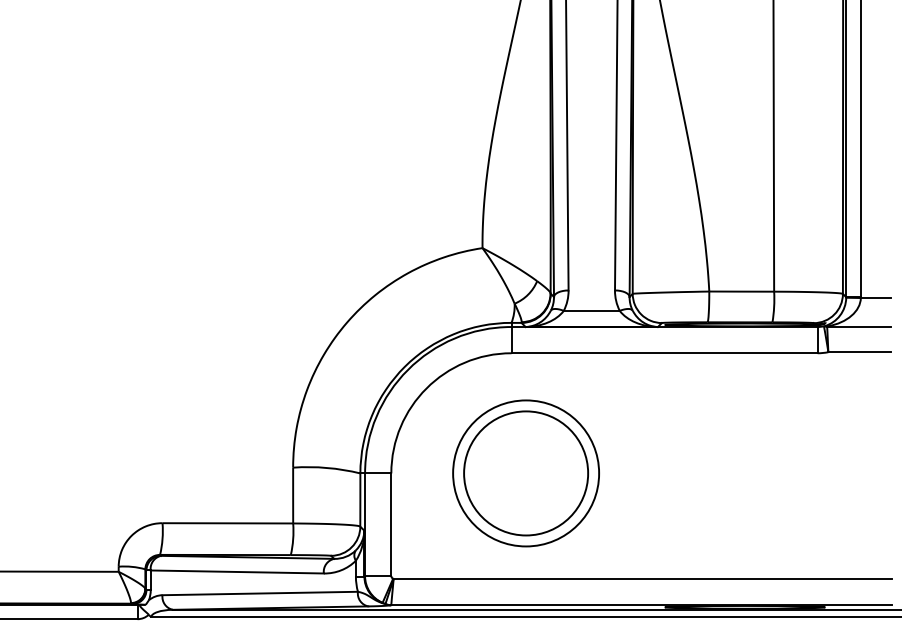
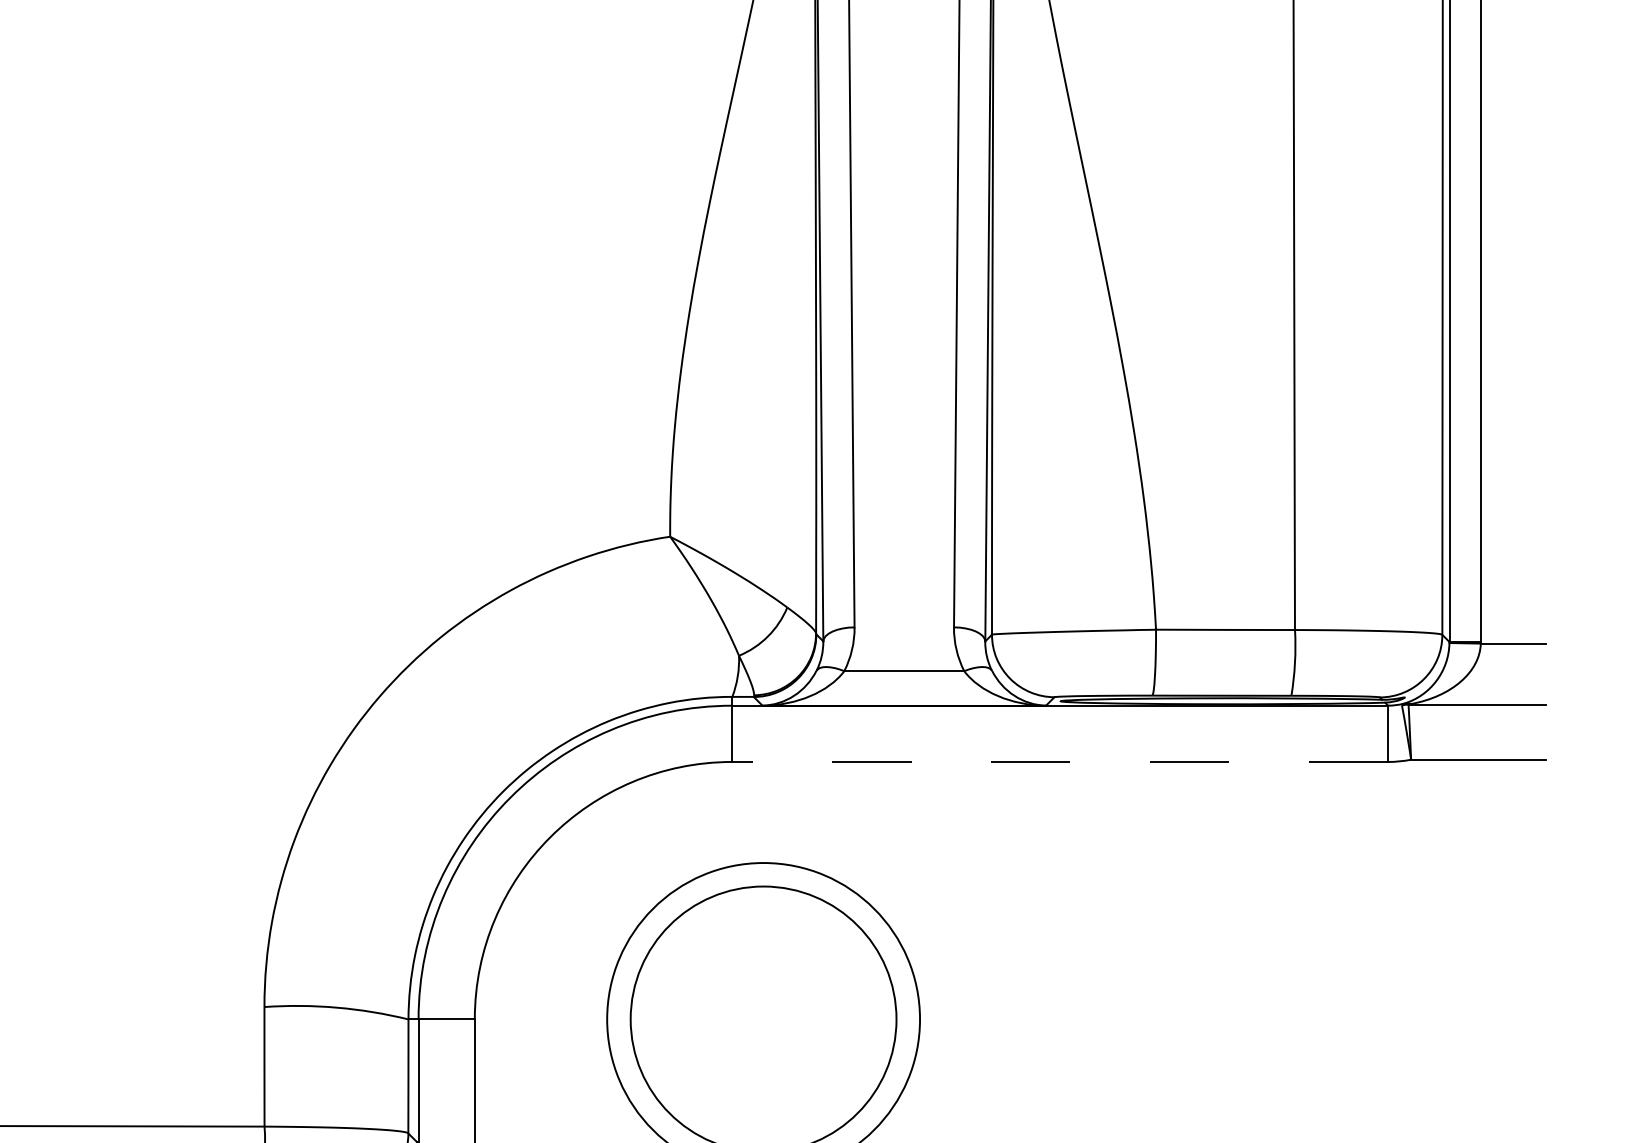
line: (664, 353) -> (1060, 762), solid -> dashed

